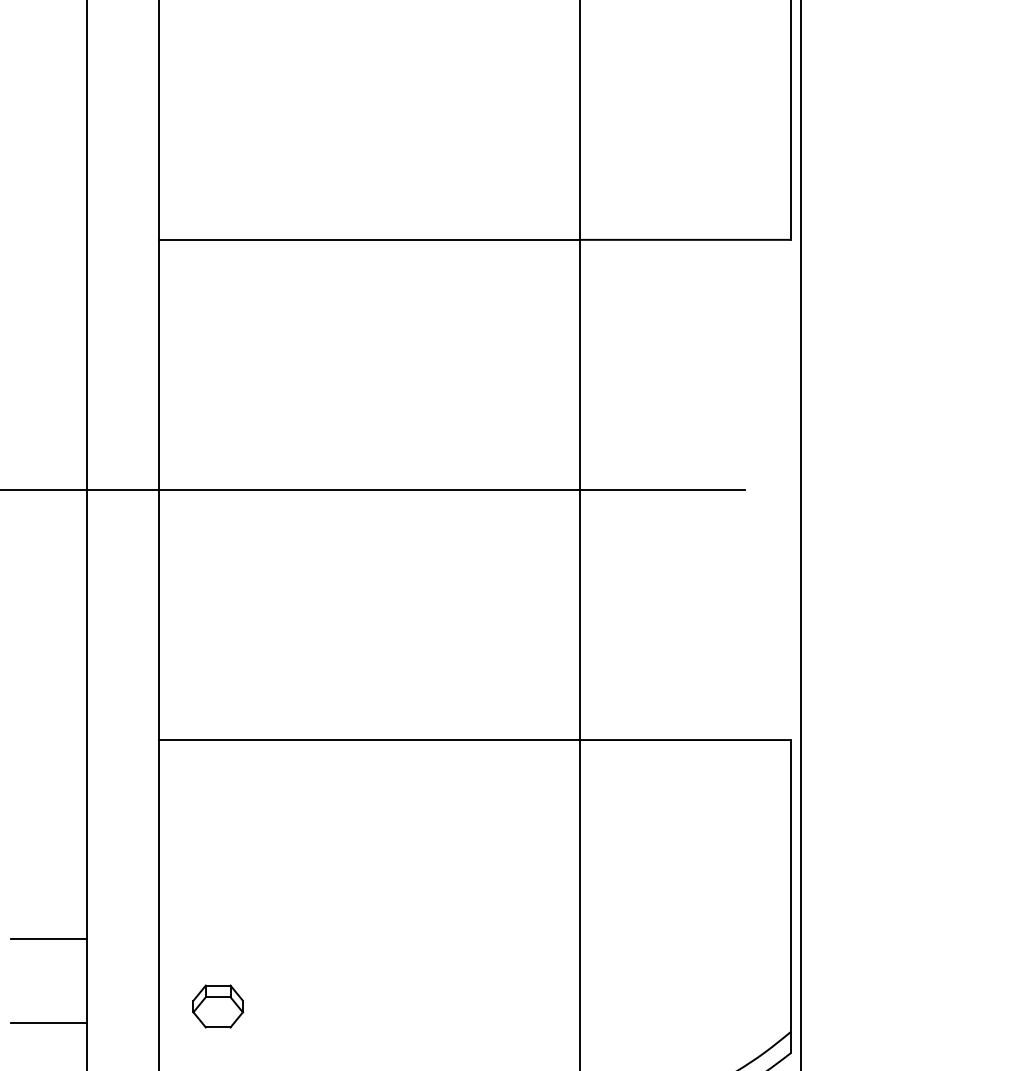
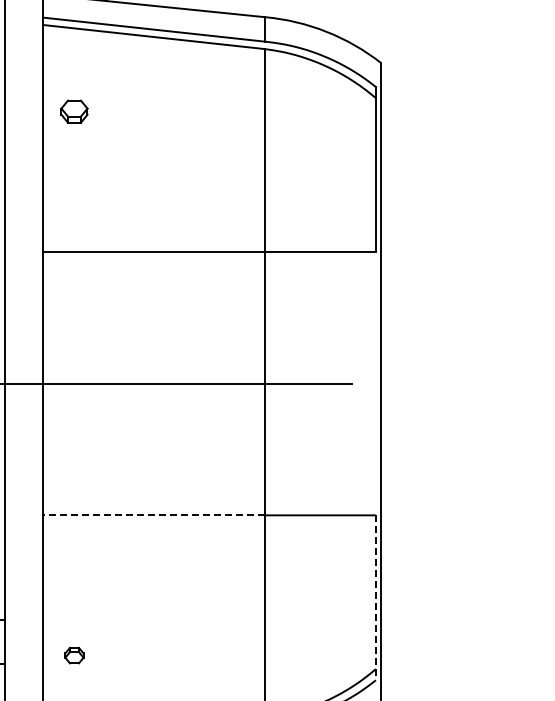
line: (370, 740) -> (154, 515), solid -> dashed
line: (789, 897) -> (375, 598), solid -> dashed
part: (218, 1006) -> (74, 655), size x0.7

